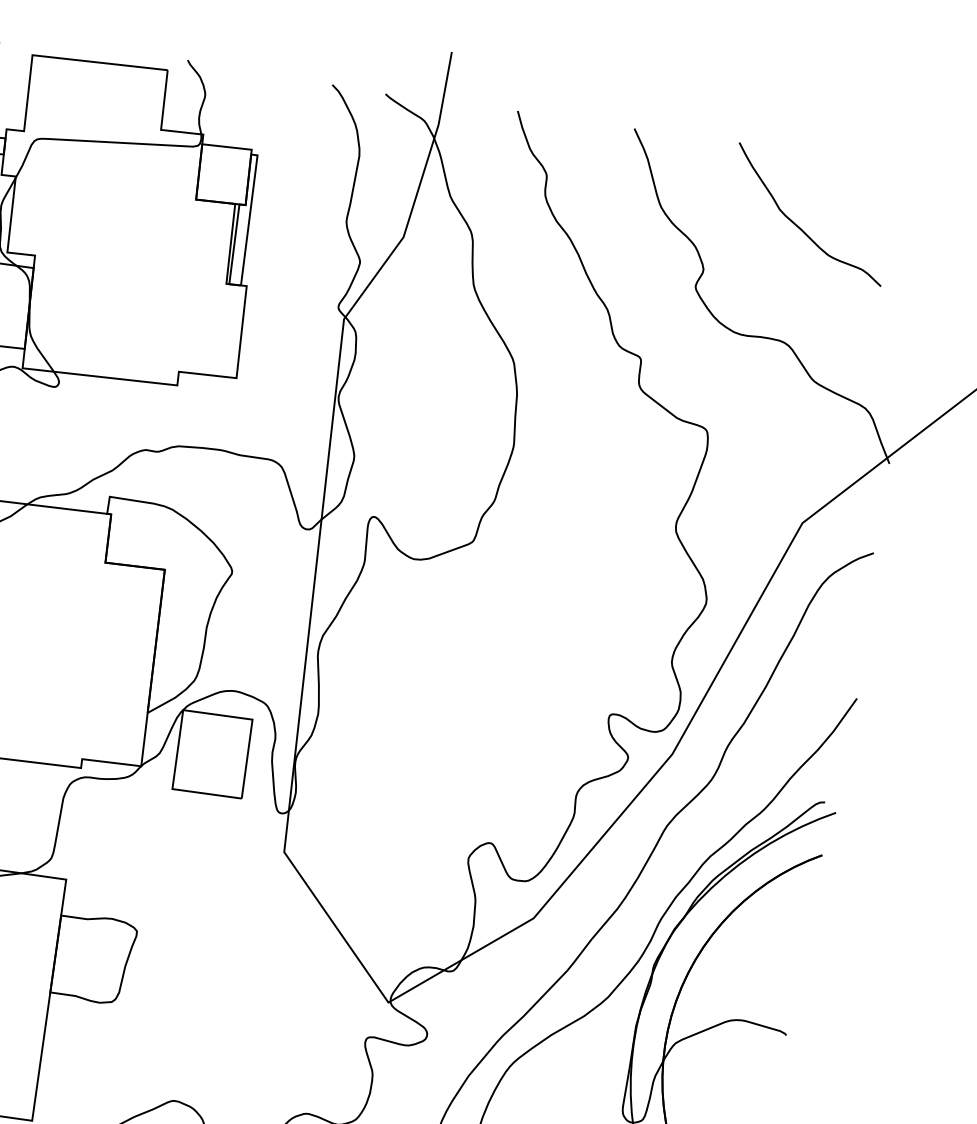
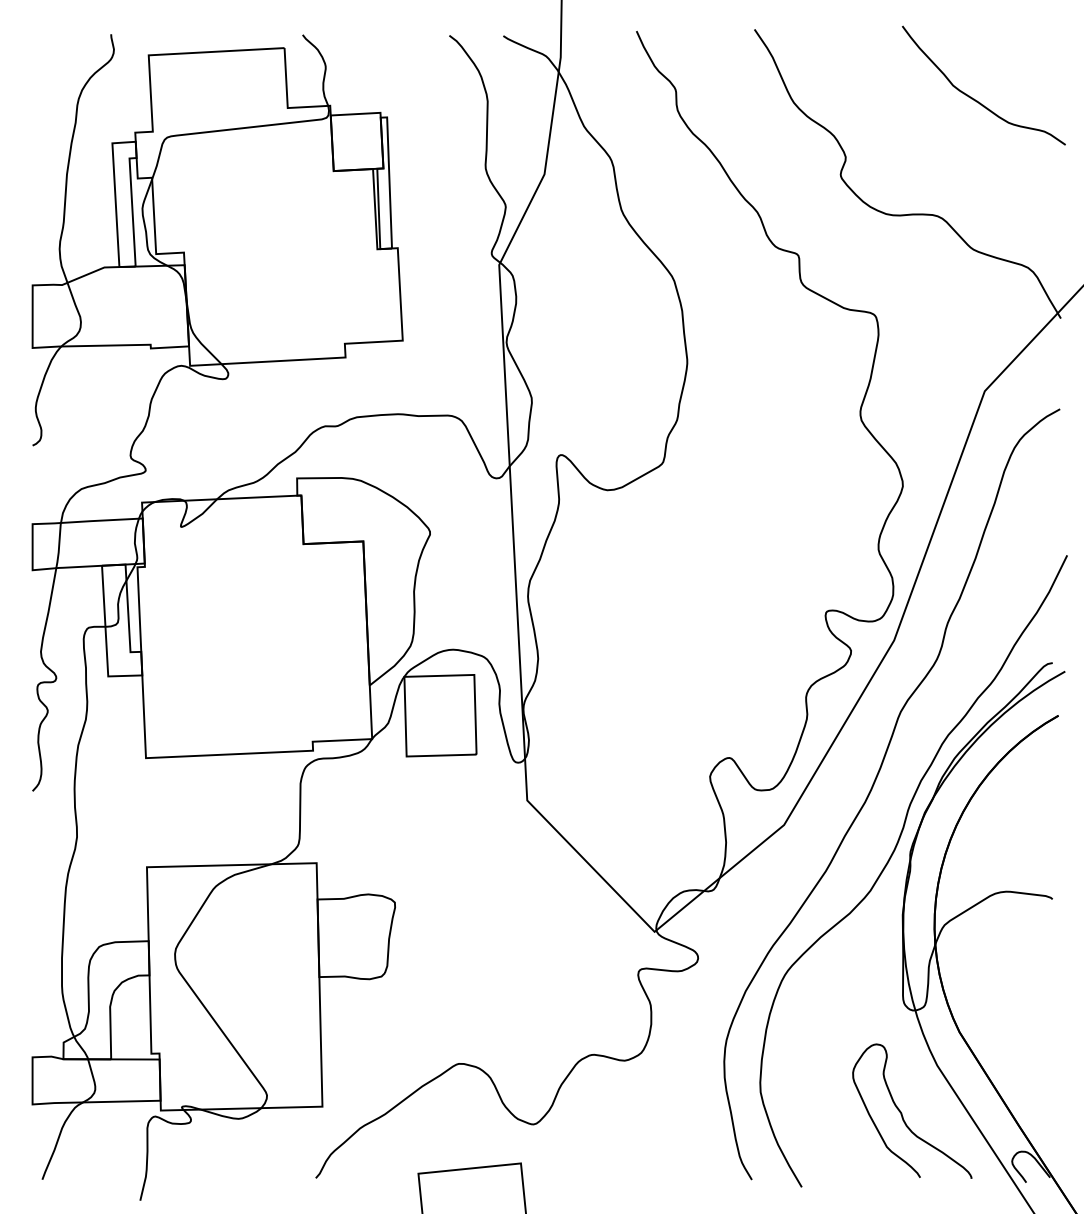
curve: (798, 225) -> (974, 98), moved

